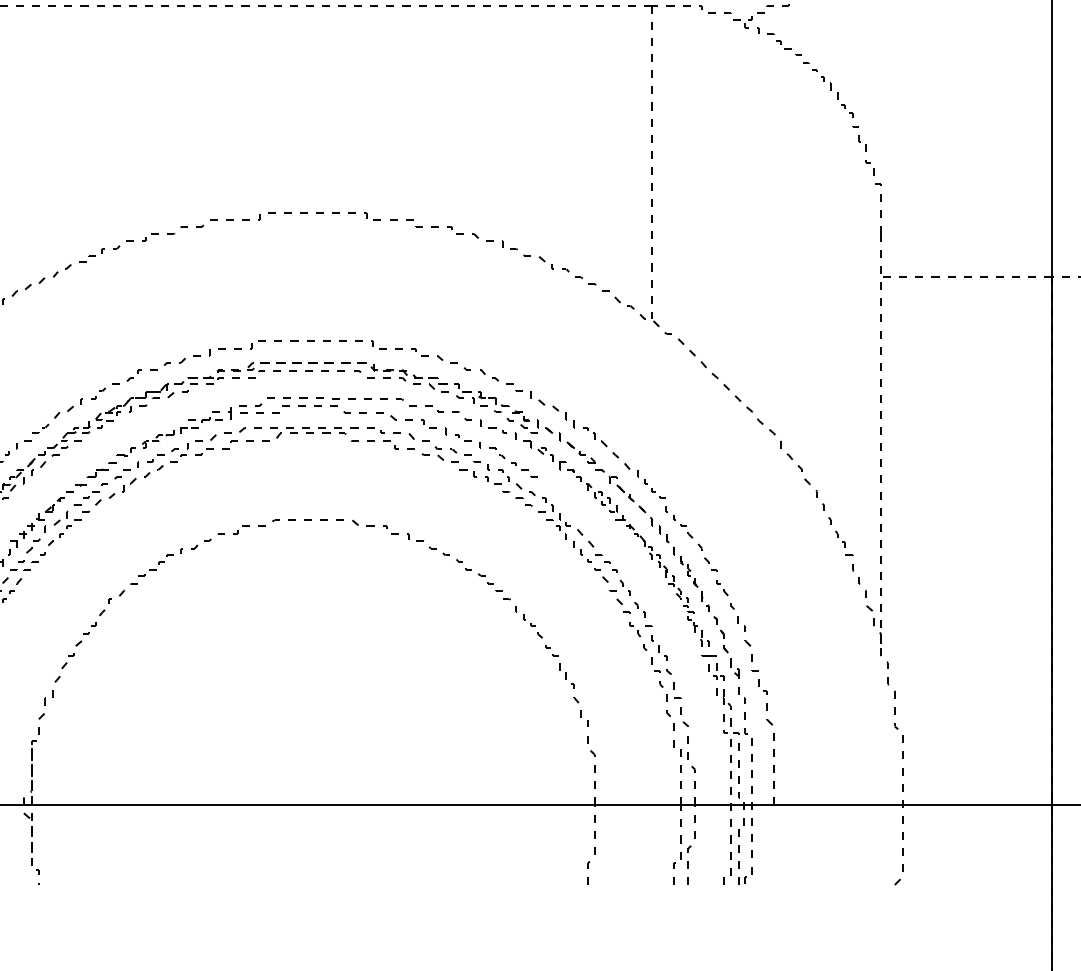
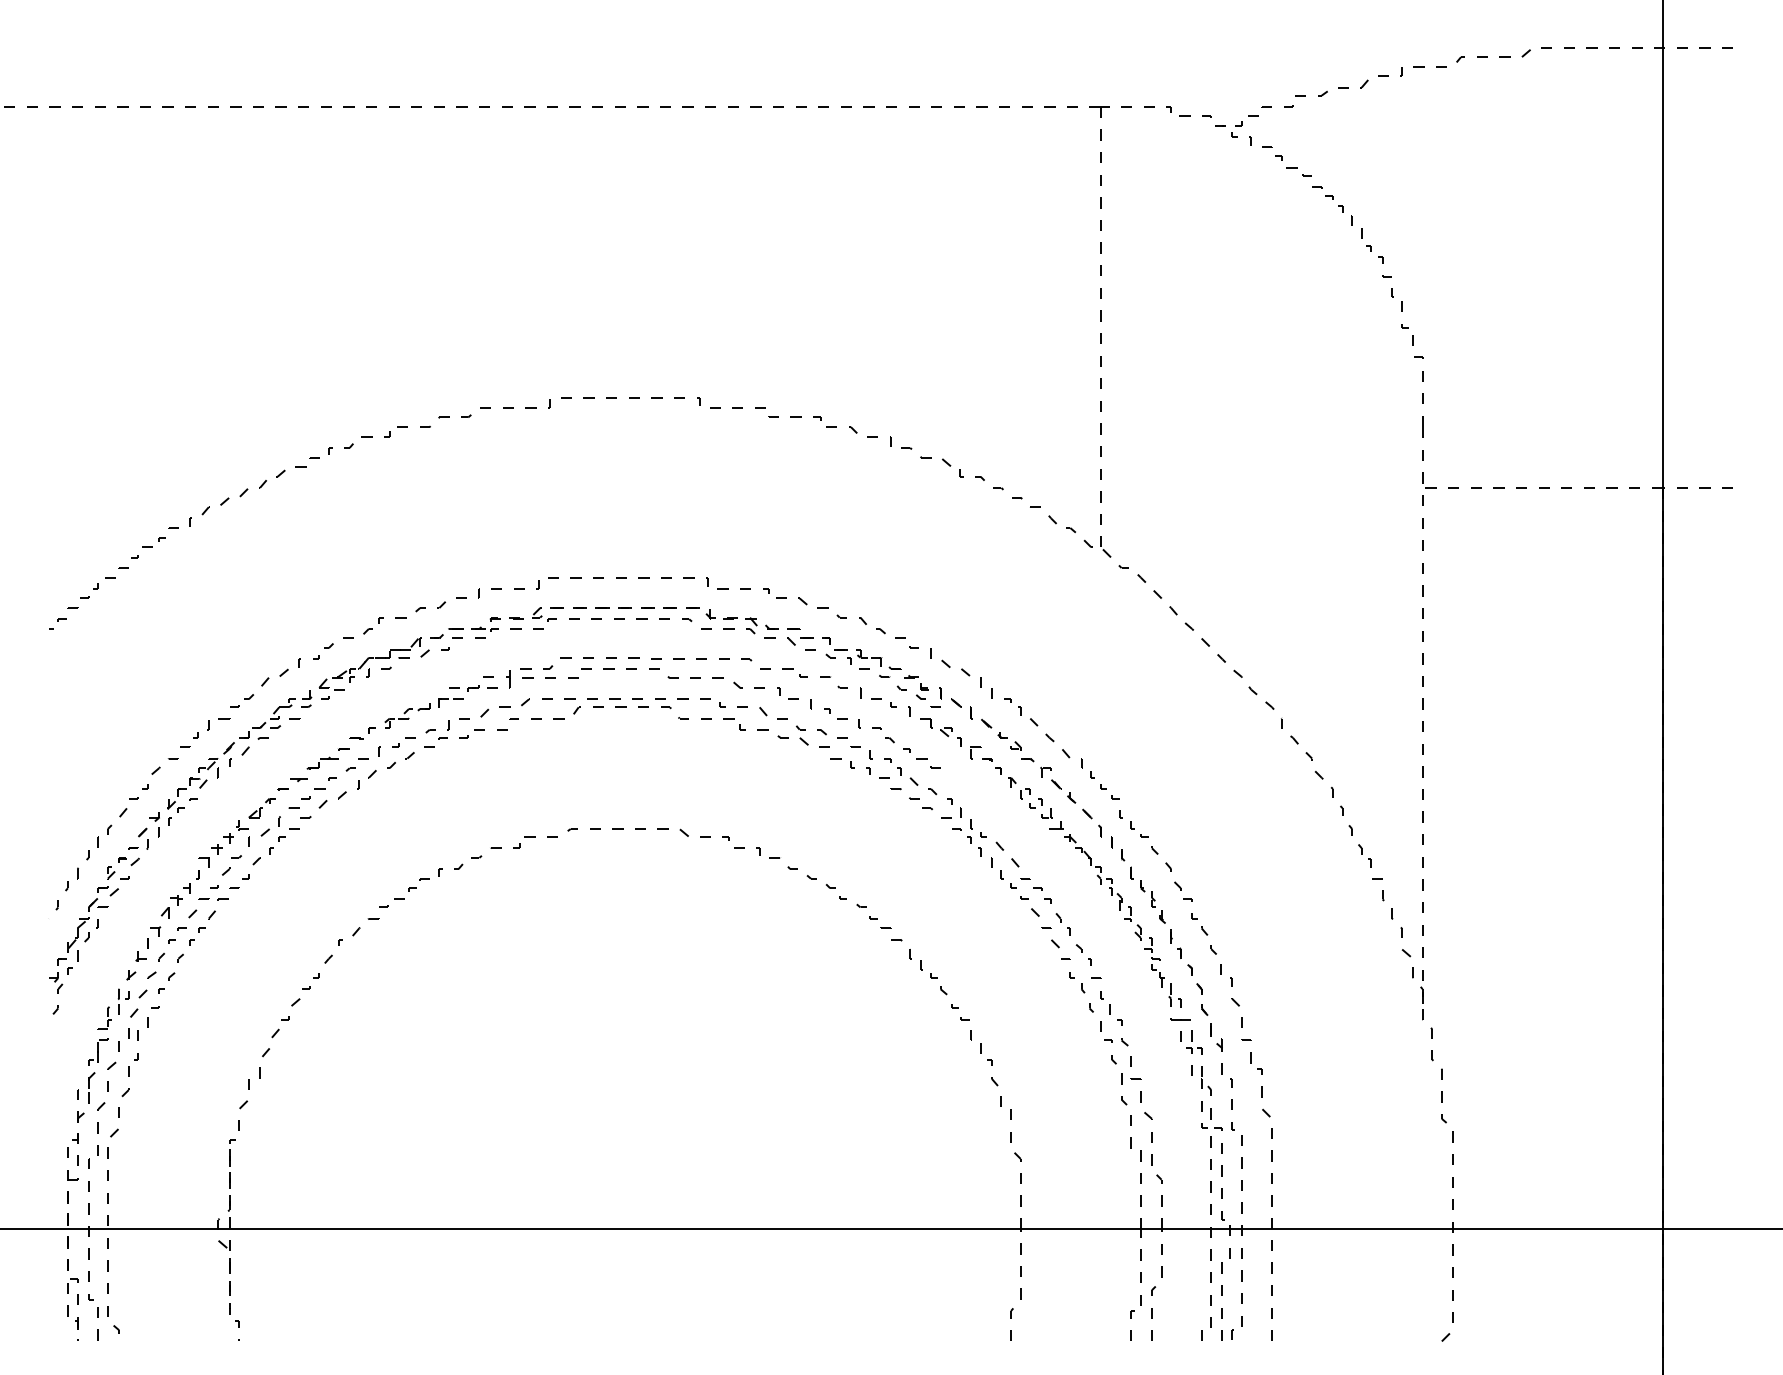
curve: (773, 848) -> (1271, 1290), added

